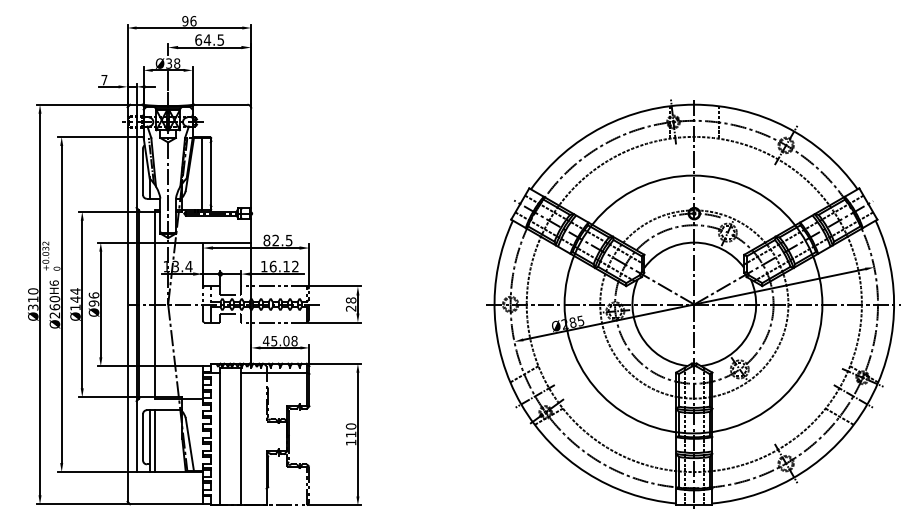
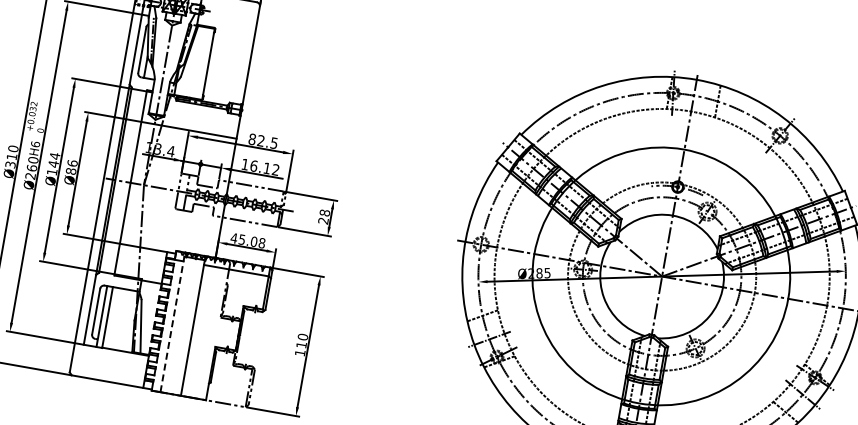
line: (202, 174) -> (200, 63), removed
text: (94, 303) -> (71, 171), Ø96 -> Ø86
line: (220, 436) -> (172, 324), solid -> dashed

